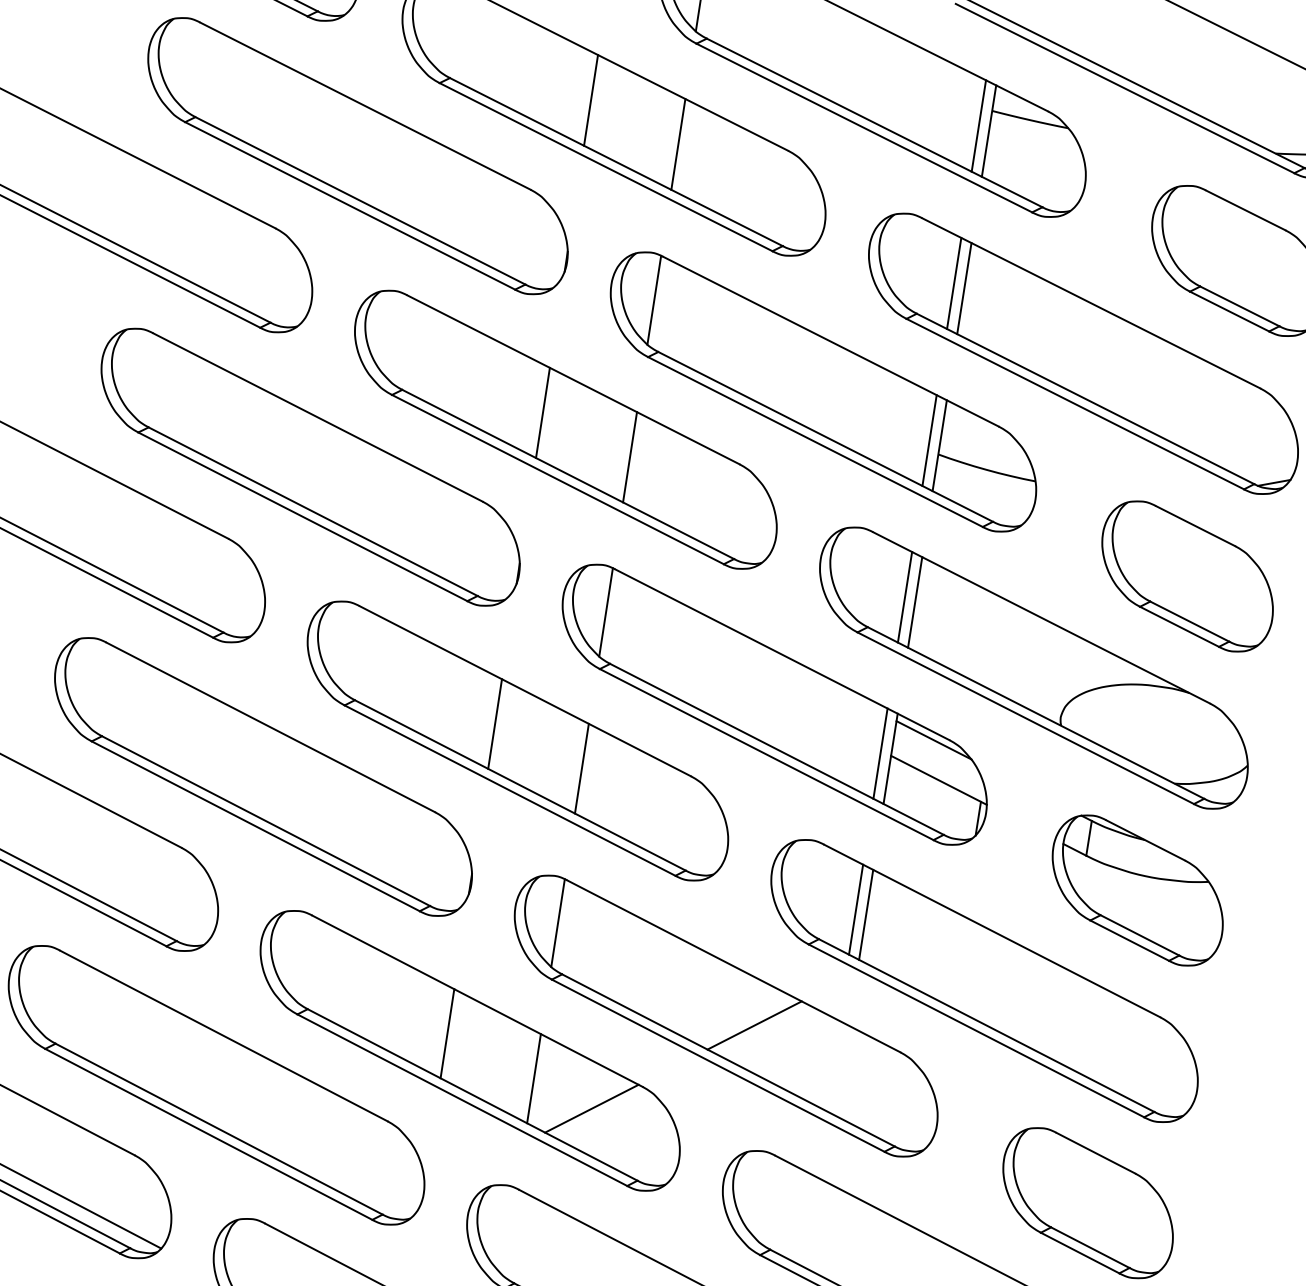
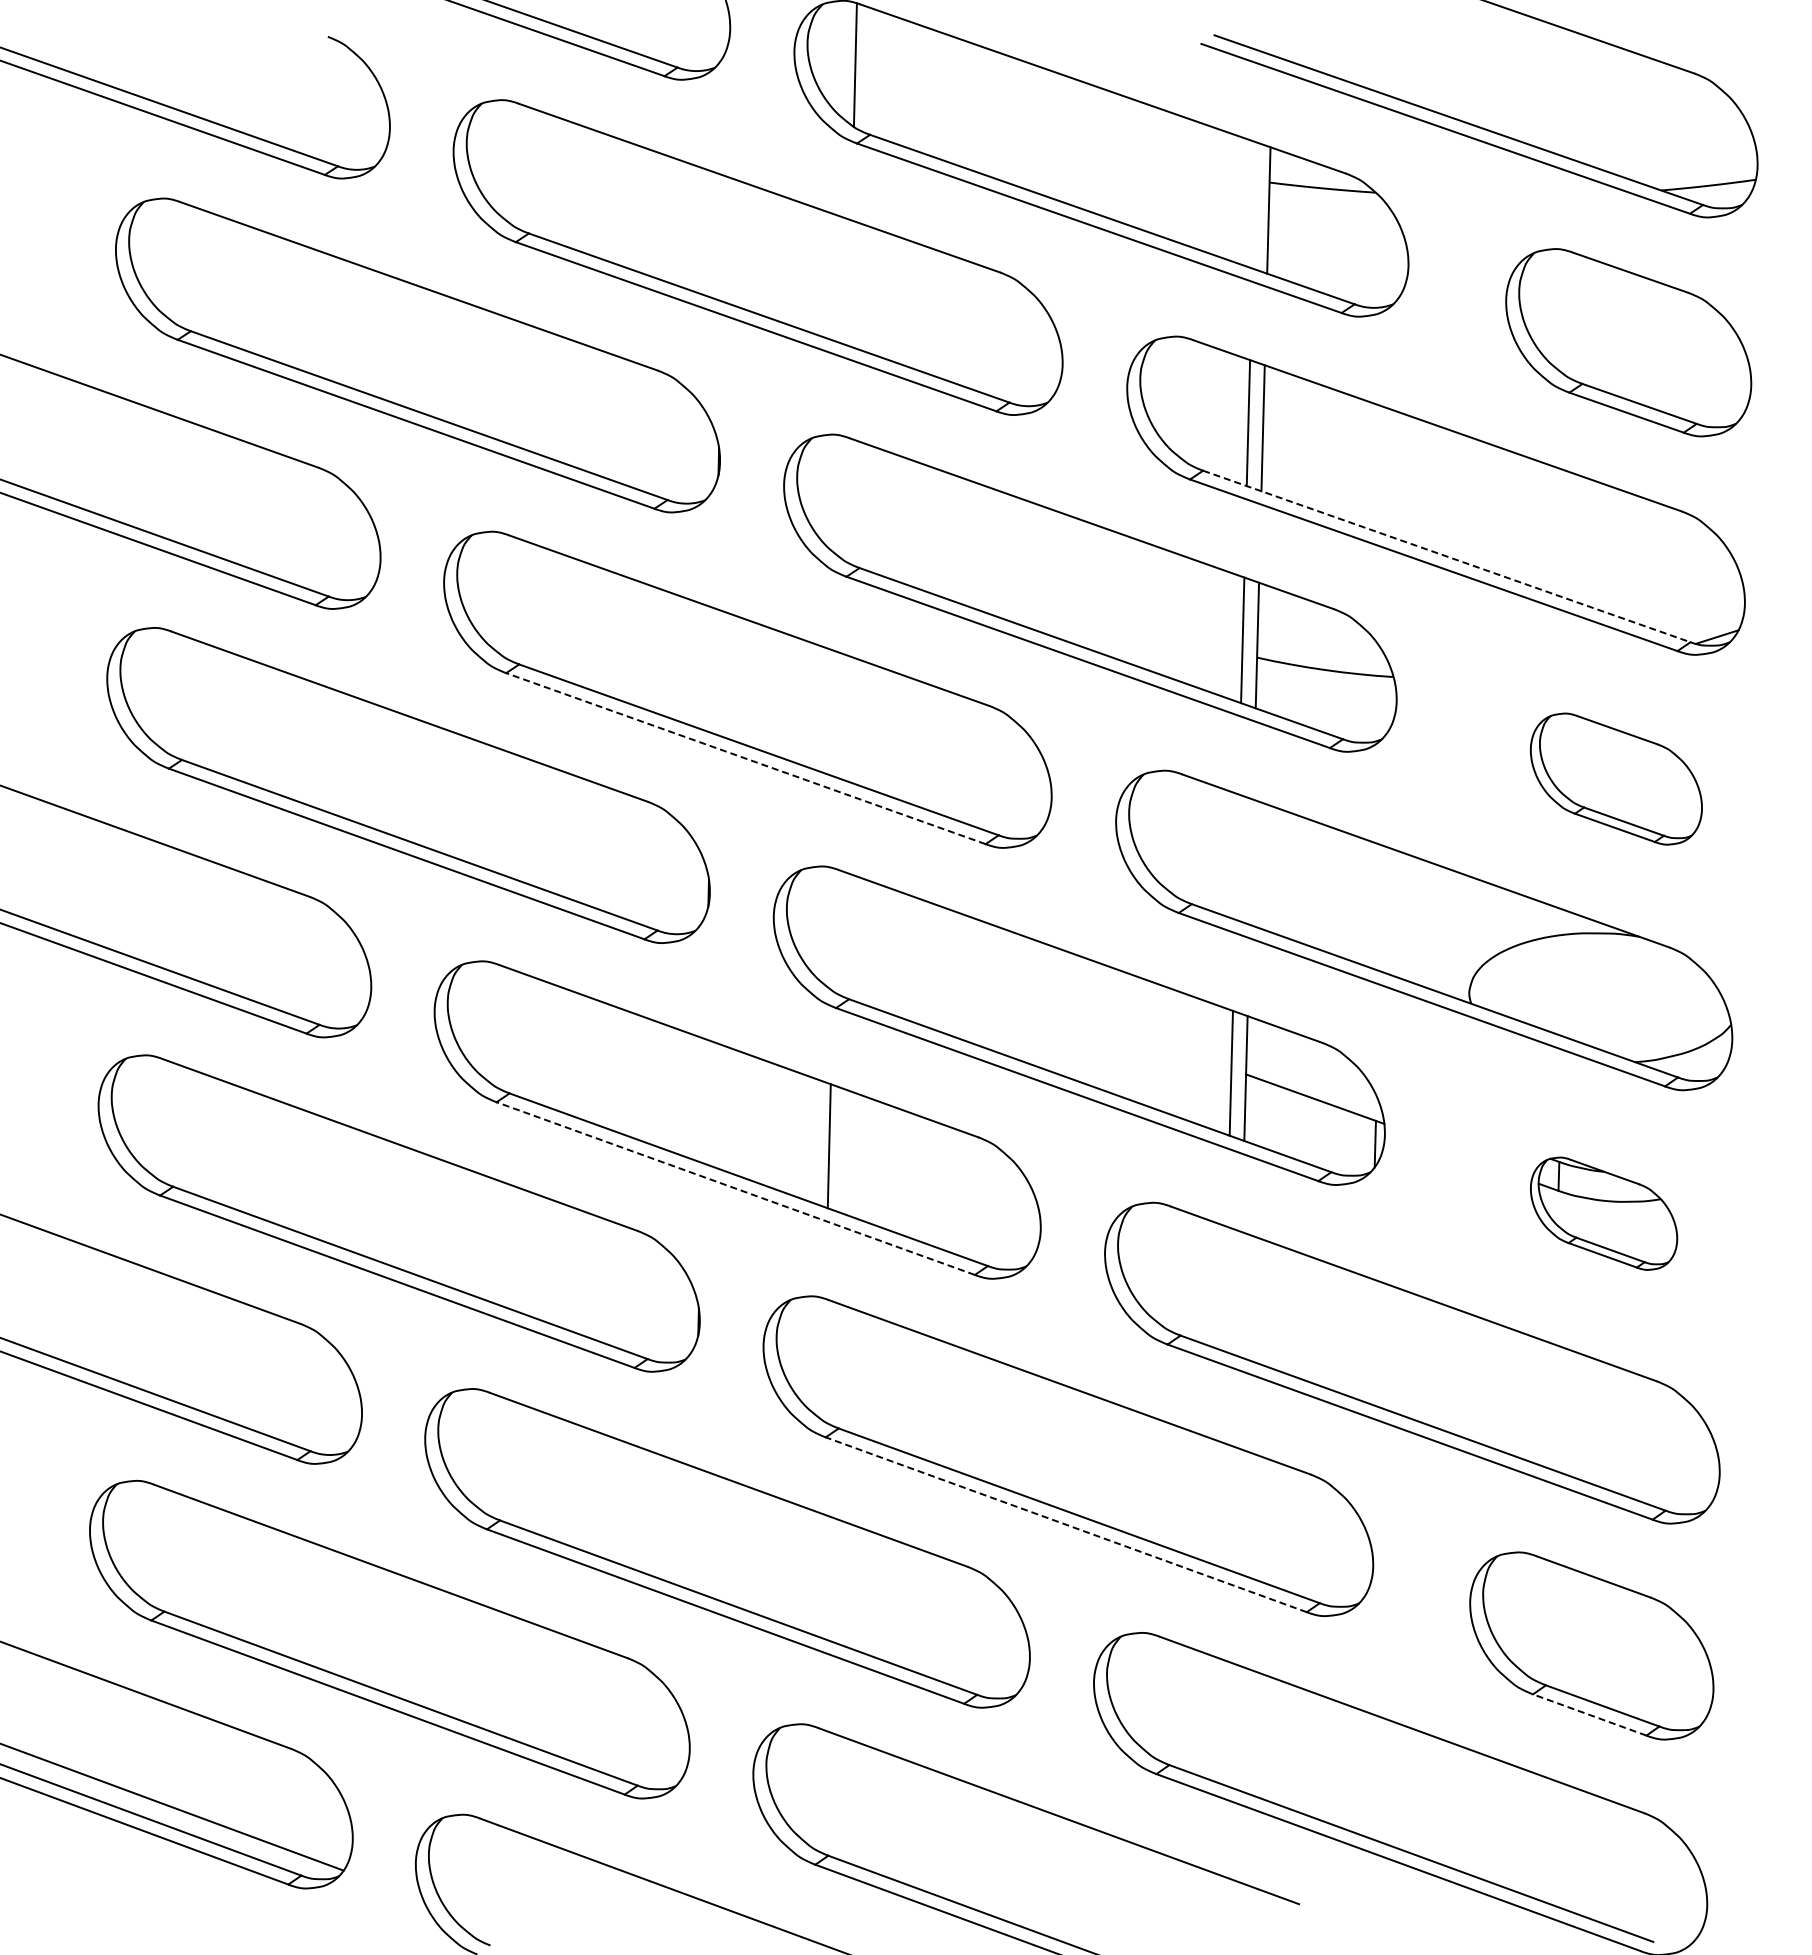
line: (590, 100) -> (723, 238), removed
line: (978, 126) -> (1253, 205), removed
line: (677, 144) -> (849, 283), removed
line: (653, 300) -> (844, 498), removed
line: (1086, 399) -> (1447, 556), solid -> dashed
line: (542, 412) -> (713, 670), removed
line: (629, 457) -> (839, 715), removed
line: (557, 479) -> (745, 758), solid -> dashed
part: (1187, 576) -> (1616, 778), size x0.7
line: (904, 596) -> (1236, 856), removed
line: (915, 601) -> (1251, 861), removed
line: (606, 612) -> (834, 930), removed
line: (494, 723) -> (703, 1100), removed
line: (934, 740) -> (1301, 1045), removed
line: (509, 790) -> (735, 1188), solid -> dashed
part: (1137, 890) -> (1603, 1213), size x0.6
line: (855, 909) -> (1225, 1288), removed
line: (865, 914) -> (1239, 1294), removed
line: (557, 922) -> (823, 1359), removed
line: (754, 1025) -> (1108, 1463), removed
line: (447, 1033) -> (693, 1528), removed
line: (718, 1065) -> (1066, 1524), solid -> dashed
line: (533, 1078) -> (818, 1574), removed
line: (591, 1108) -> (902, 1604), removed
line: (1079, 1252) -> (1589, 1714), solid -> dashed

